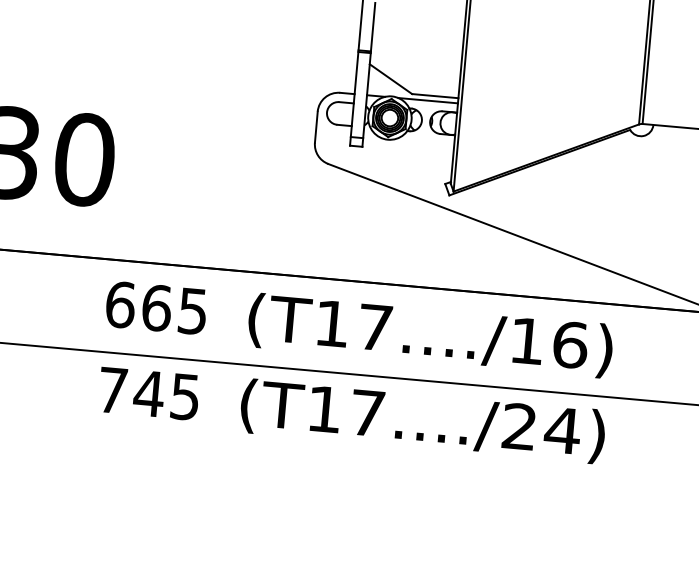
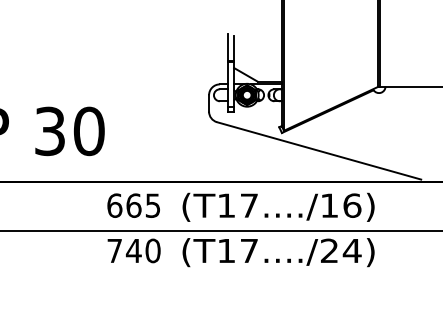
text: (184, 396) -> (152, 250), 745 -> 740

